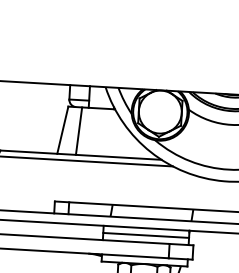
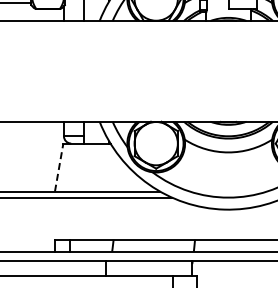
line: (63, 130) -> (59, 167), solid -> dashed
line: (79, 131) -> (75, 167), removed
line: (145, 235) -> (148, 268), removed

